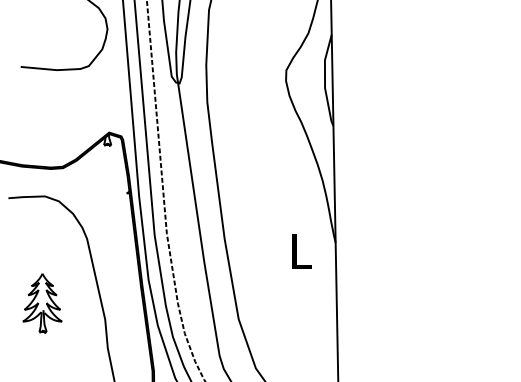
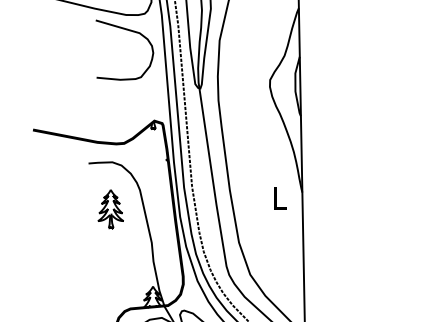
part: (42, 303) -> (110, 209), moved

